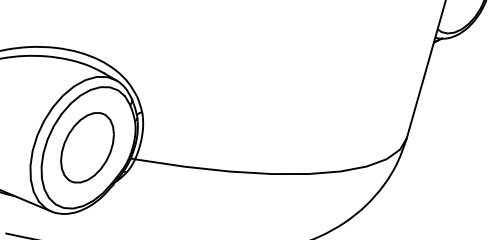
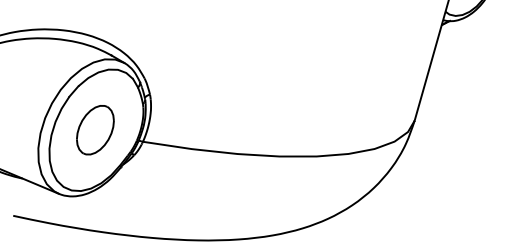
part: (87, 147) -> (95, 129), size x0.7

